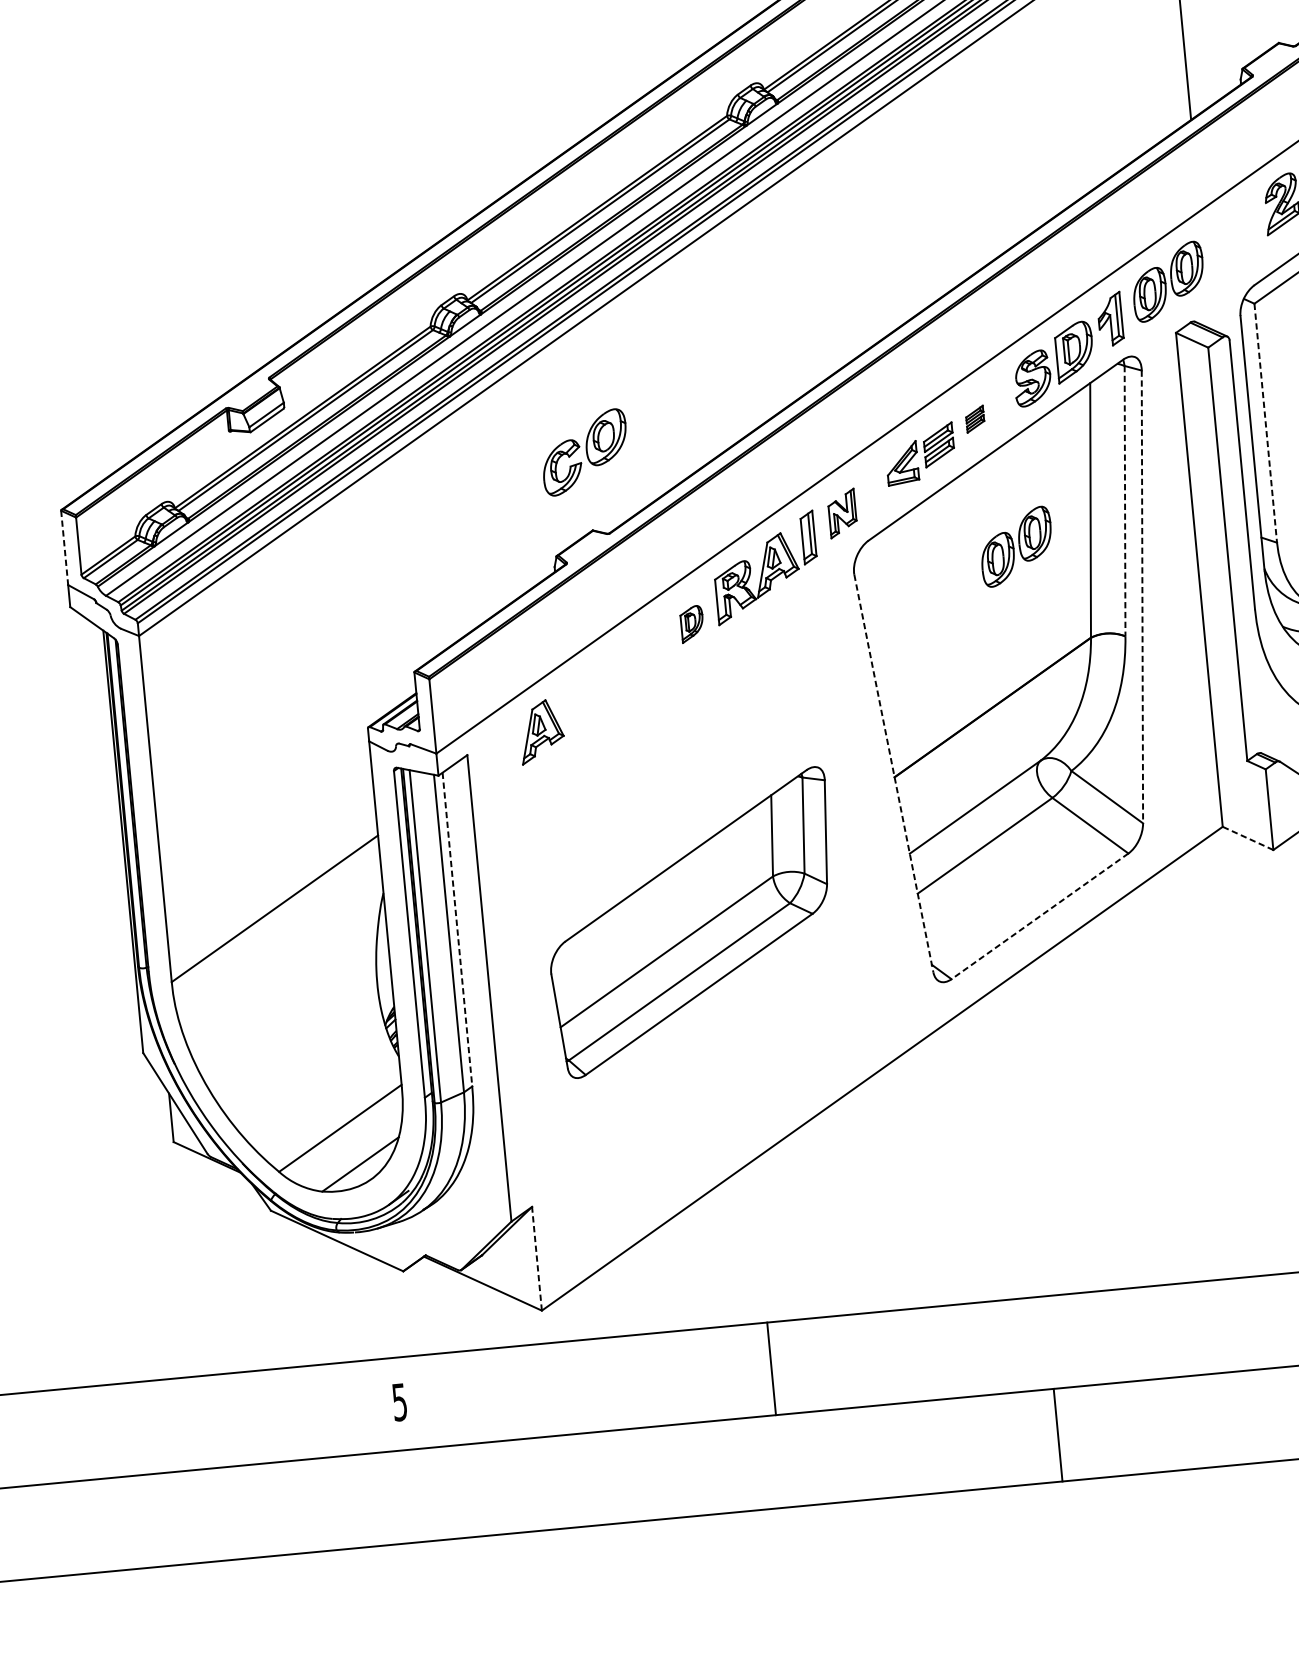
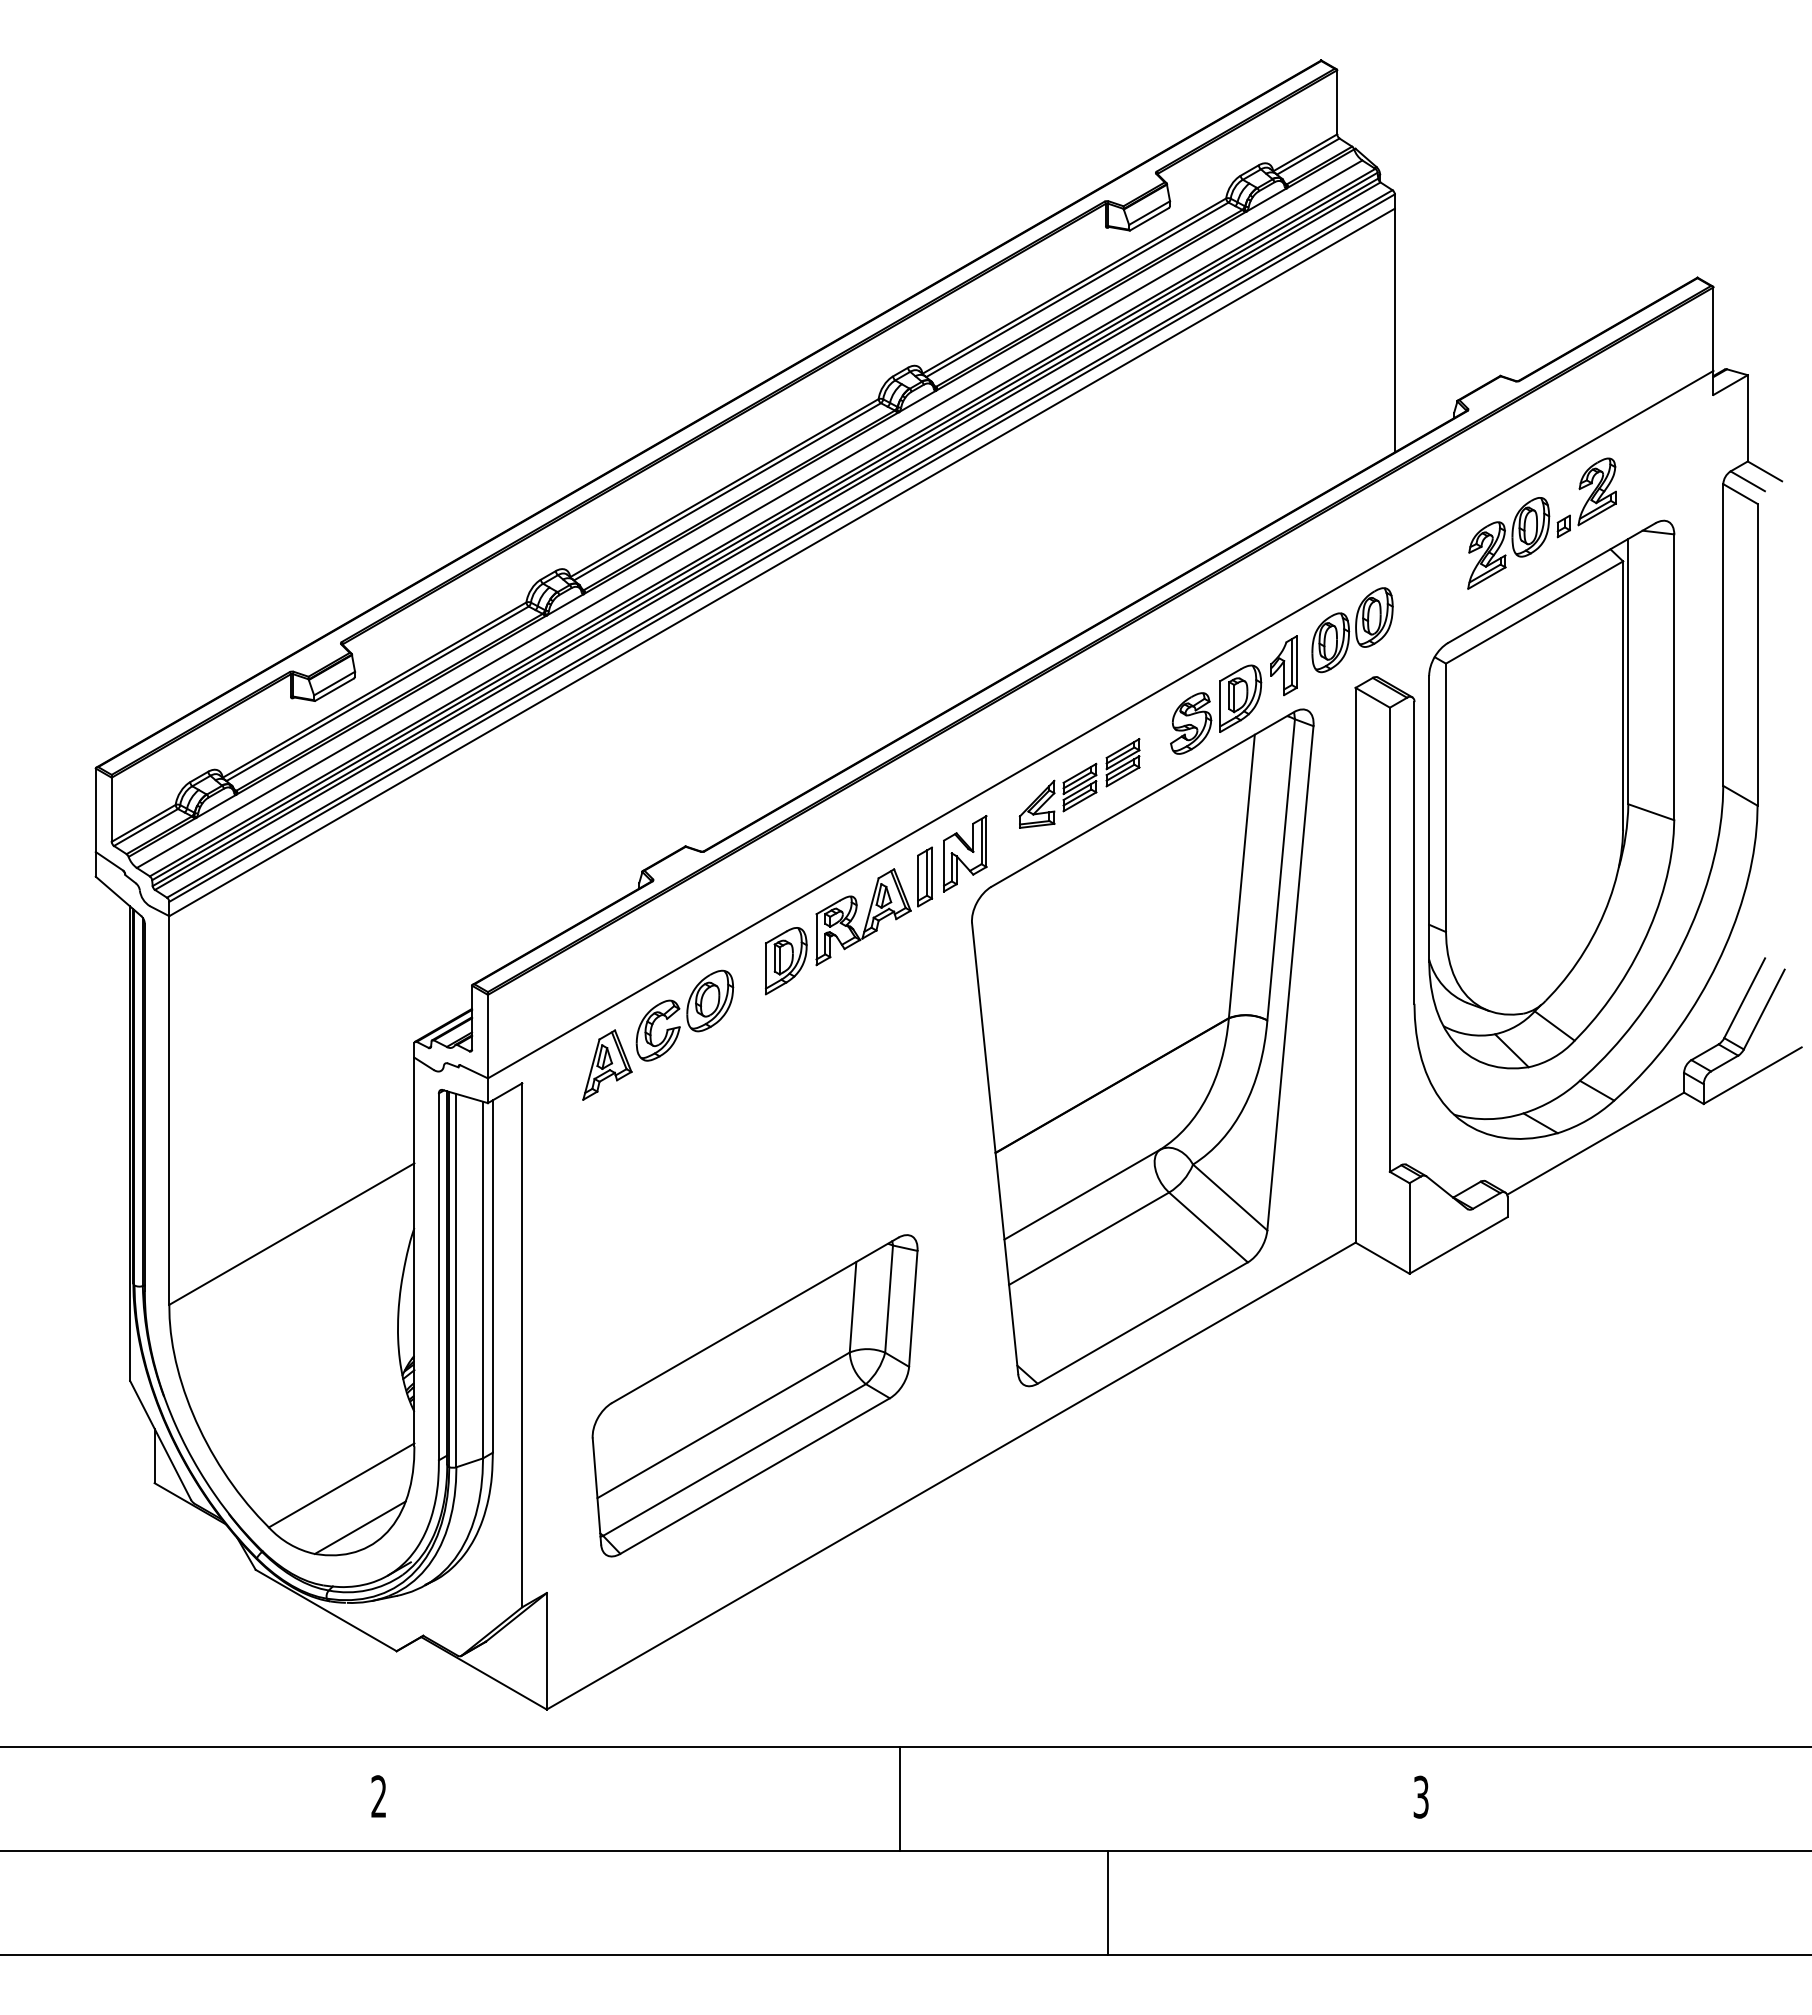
part: (974, 418) -> (1122, 762), size x1.67
line: (1265, 423) -> (1445, 798), dashed -> solid
part: (584, 452) -> (684, 1015), moved
line: (1125, 501) -> (1281, 870), dashed -> solid
part: (842, 513) -> (965, 853), size x1.43
part: (1016, 547) -> (1155, 909), removed
line: (64, 548) -> (95, 810), dashed -> solid
line: (1142, 597) -> (1290, 978), dashed -> solid
part: (692, 624) -> (786, 961), size x1.67
line: (894, 773) -> (995, 1148), dashed -> solid
line: (1247, 837) -> (1382, 1257), dashed -> solid
line: (1039, 916) -> (1142, 1323), dashed -> solid
part: (691, 922) -> (754, 1395), moved
line: (457, 928) -> (492, 1275), dashed -> solid
line: (536, 1258) -> (546, 1650), dashed -> solid
line: (771, 1368) -> (900, 1798), moved
text: (399, 1402) -> (378, 1796), 5 -> 2

